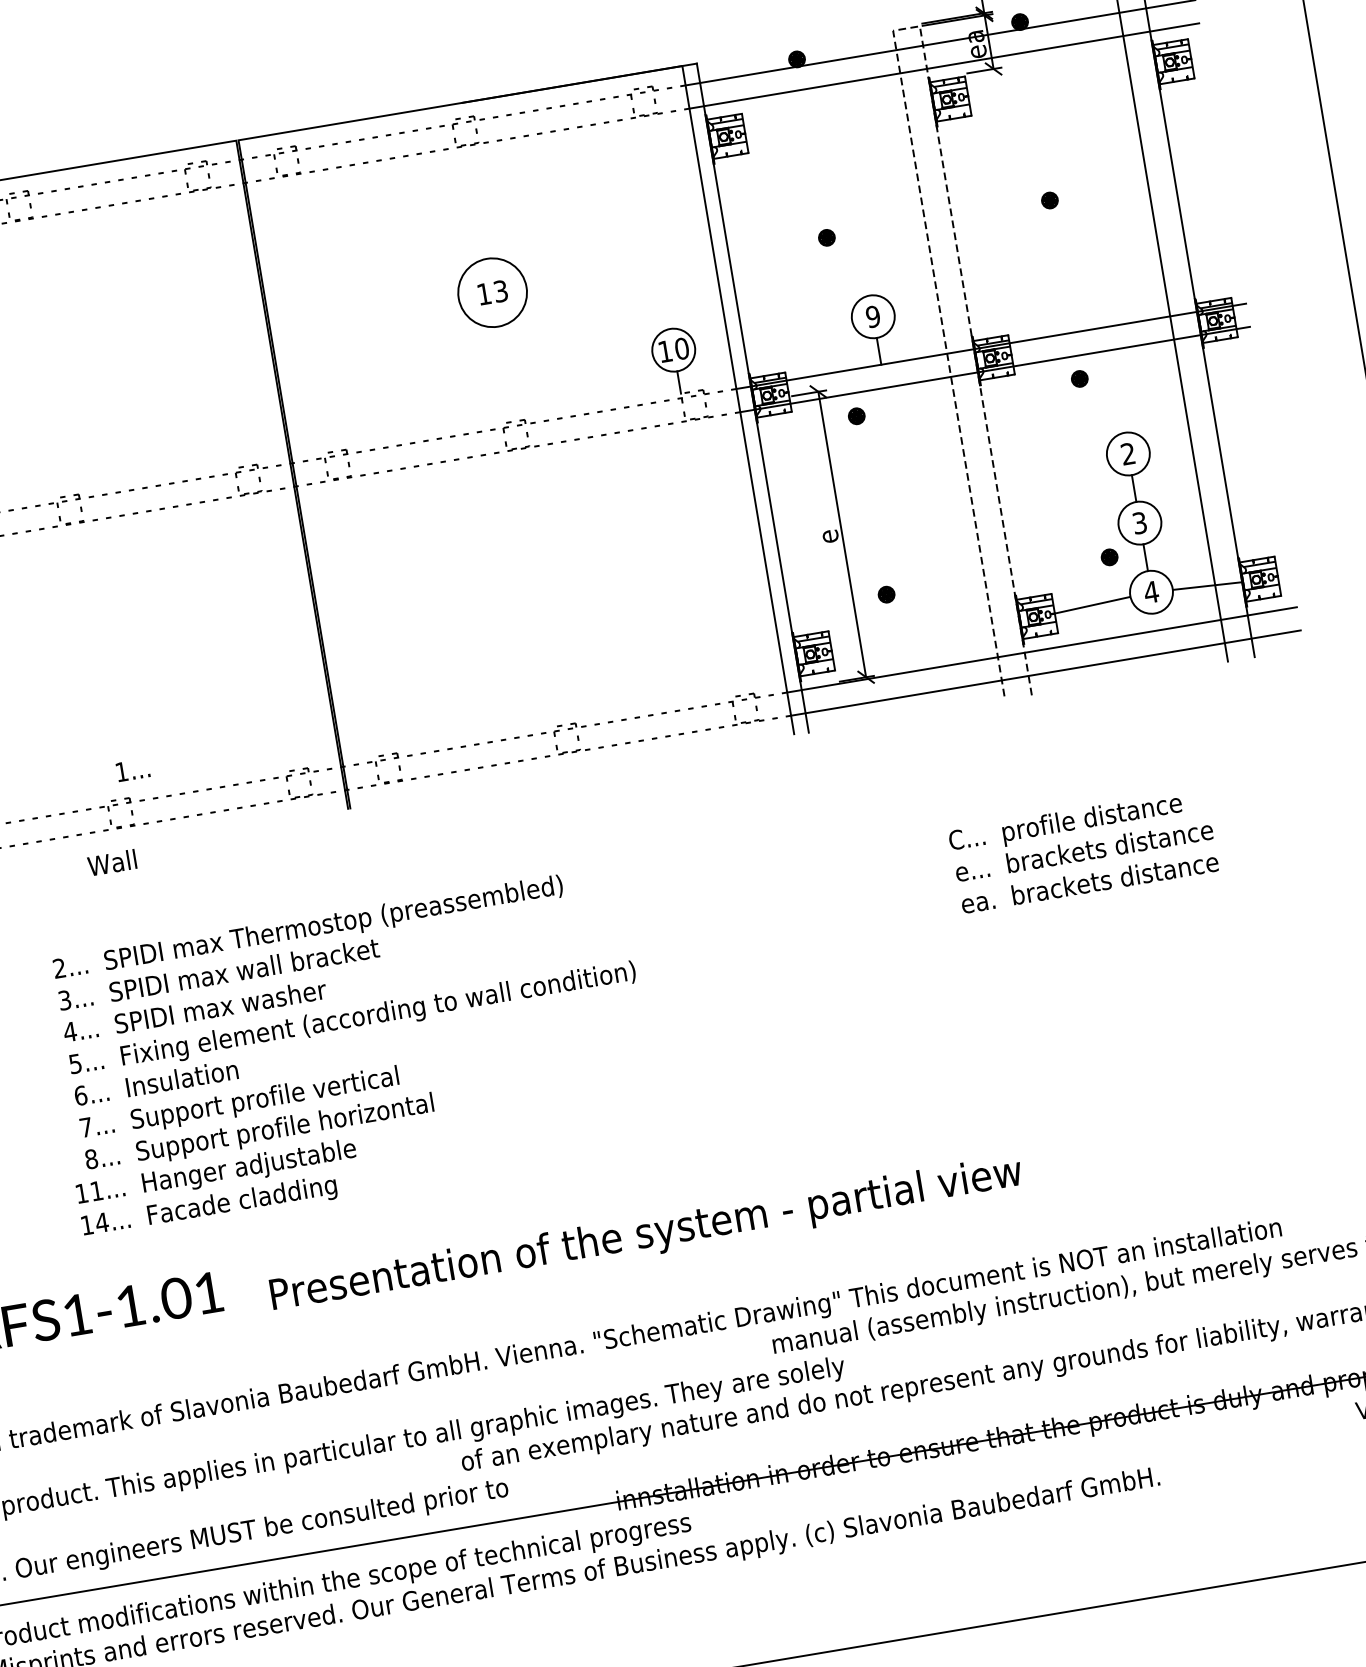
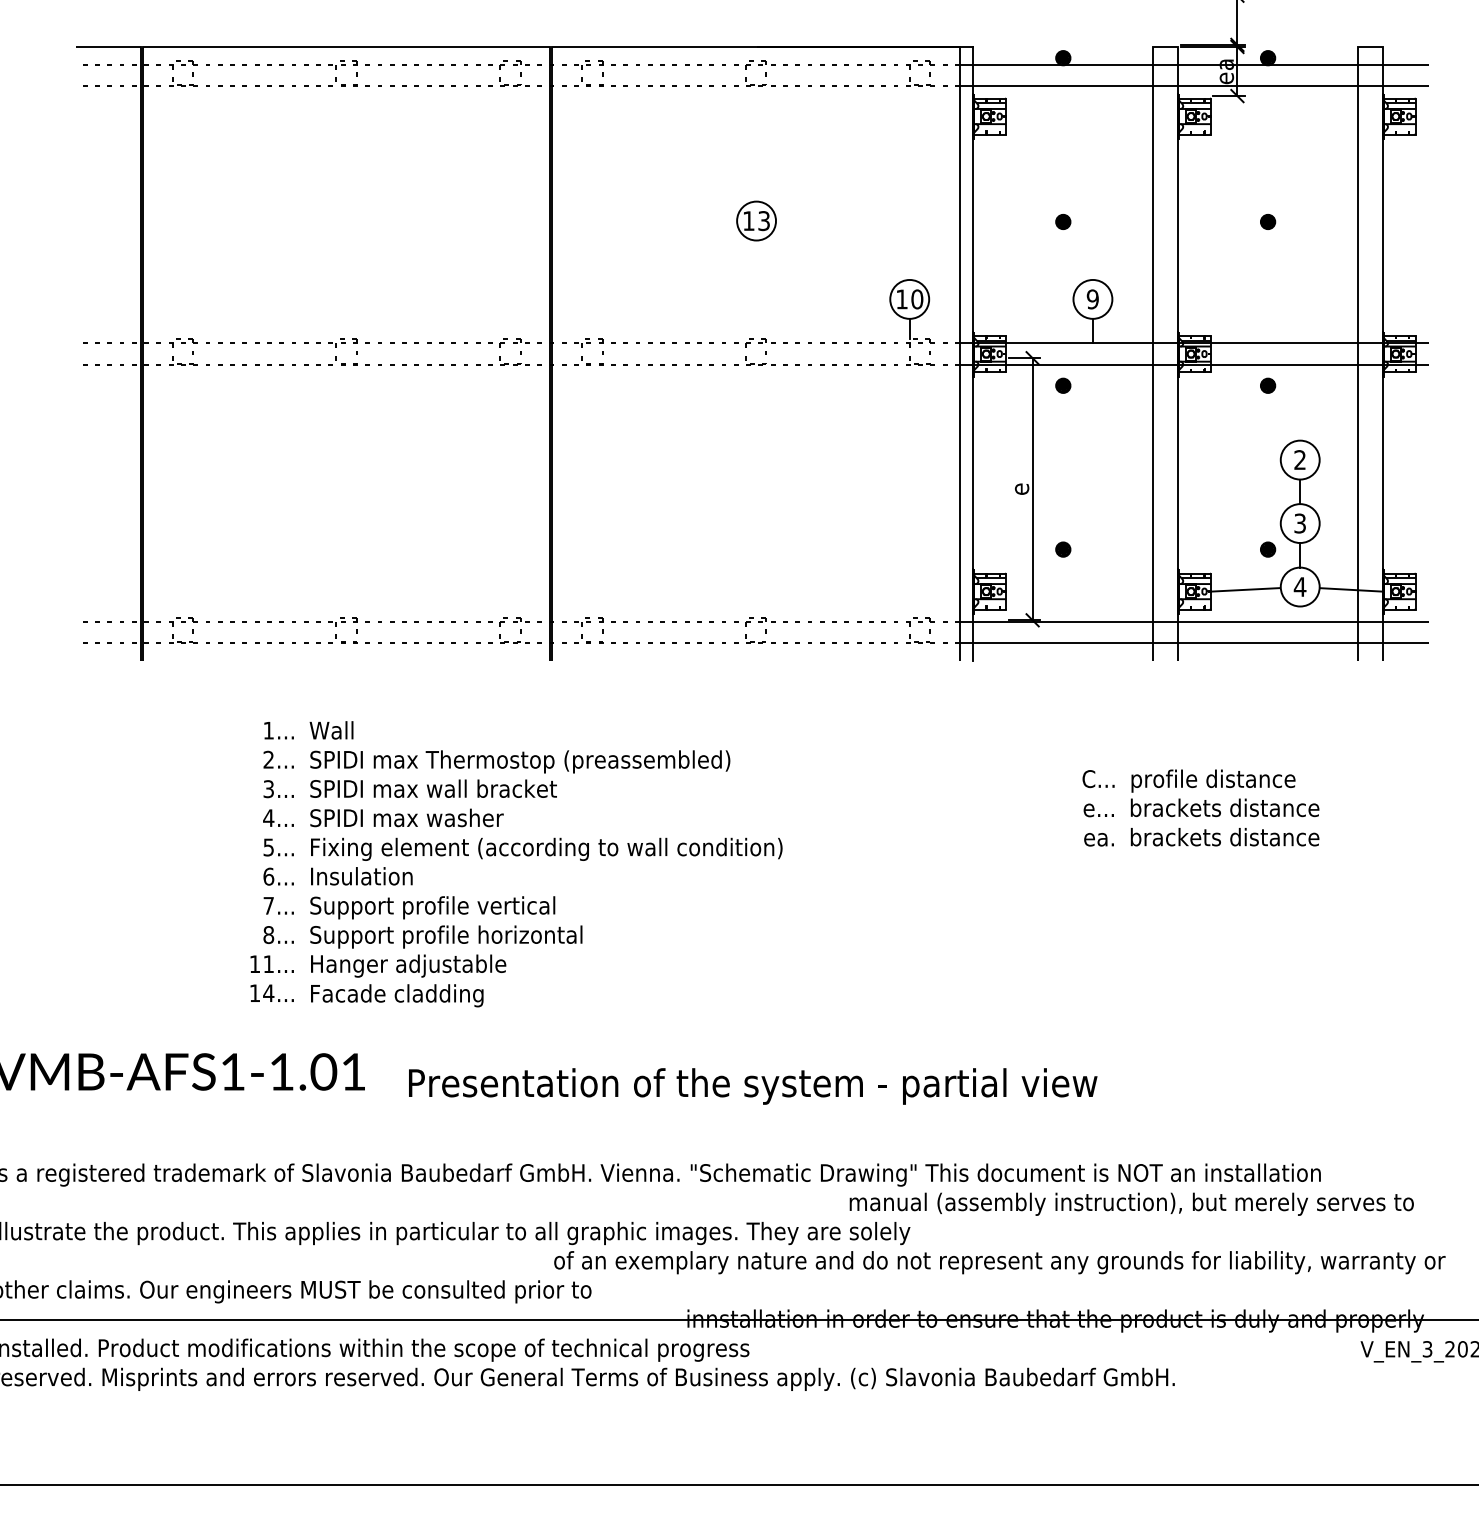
line: (906, 28) -> (1165, 46), dashed -> solid
circle: (492, 292) -> (756, 220), size x0.62
text: (132, 770) -> (278, 730), moved
text: (112, 862) -> (331, 730), moved

